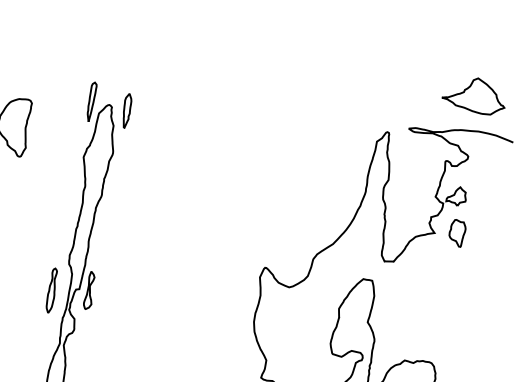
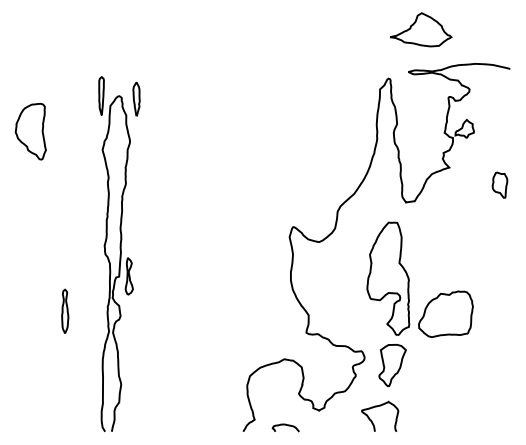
part: (475, 94) -> (421, 29), moved
part: (456, 232) -> (499, 184), moved
part: (52, 289) -> (65, 310), moved

